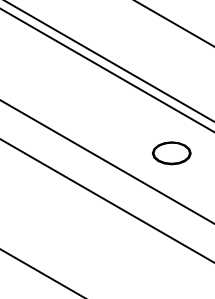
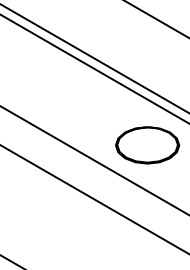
part: (171, 153) -> (147, 145), size x1.67

